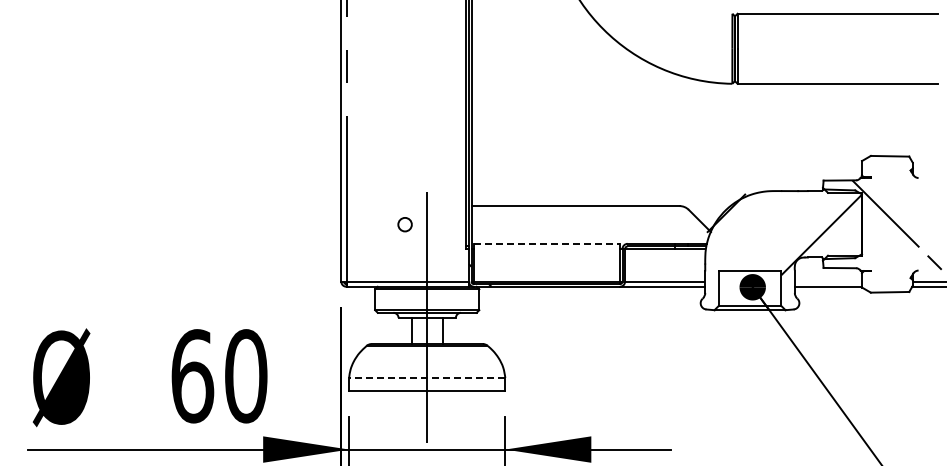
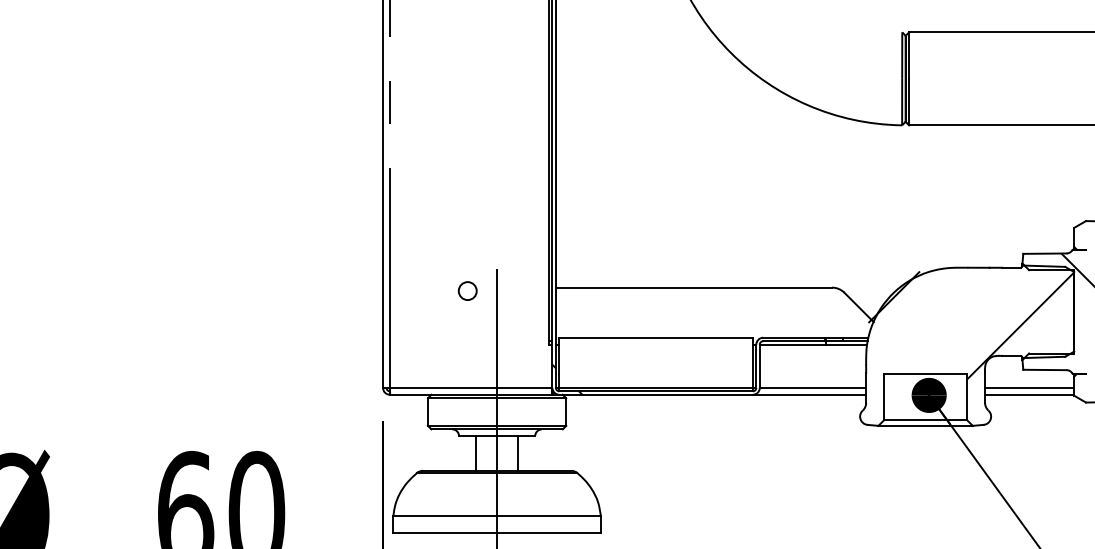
circle: (404, 224) -> (466, 290), moved
line: (547, 243) -> (656, 337), dashed -> solid
line: (828, 281) -> (1029, 387), added
line: (426, 377) -> (496, 515), dashed -> solid

